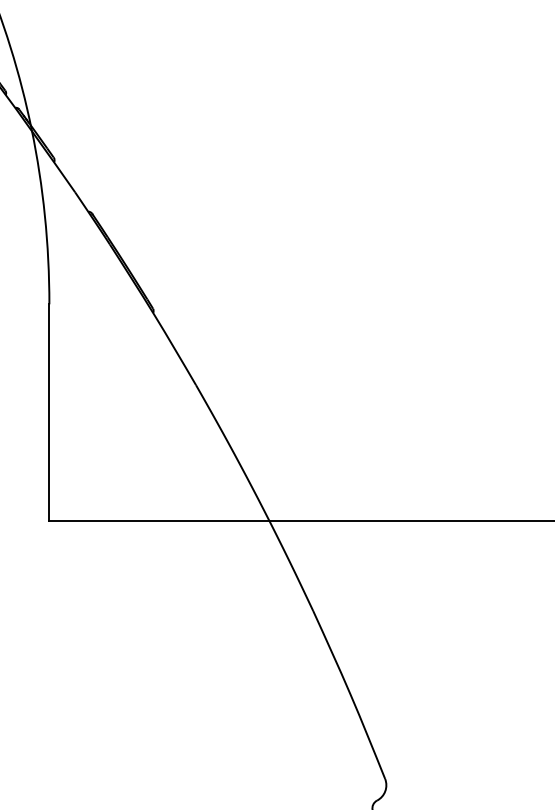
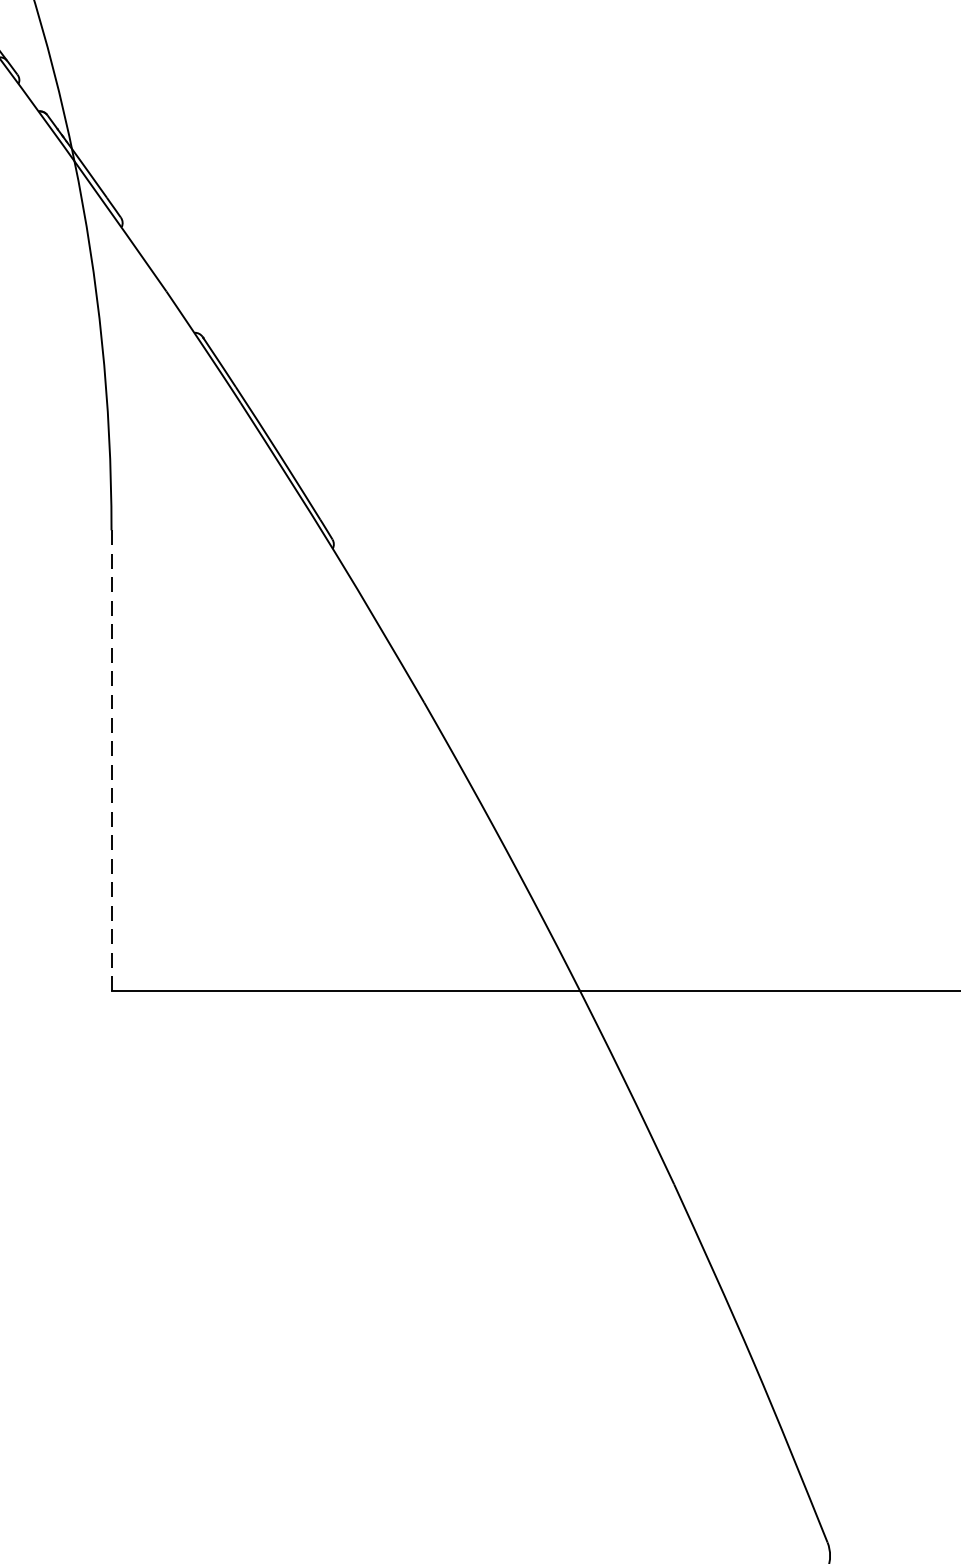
line: (49, 412) -> (111, 760), solid -> dashed

